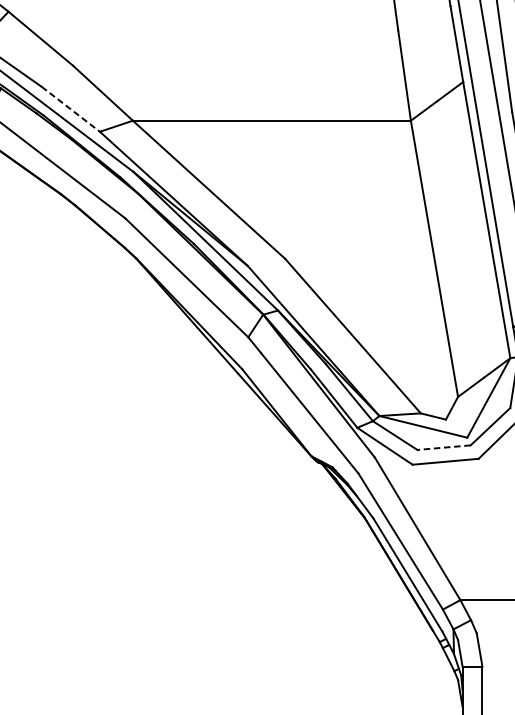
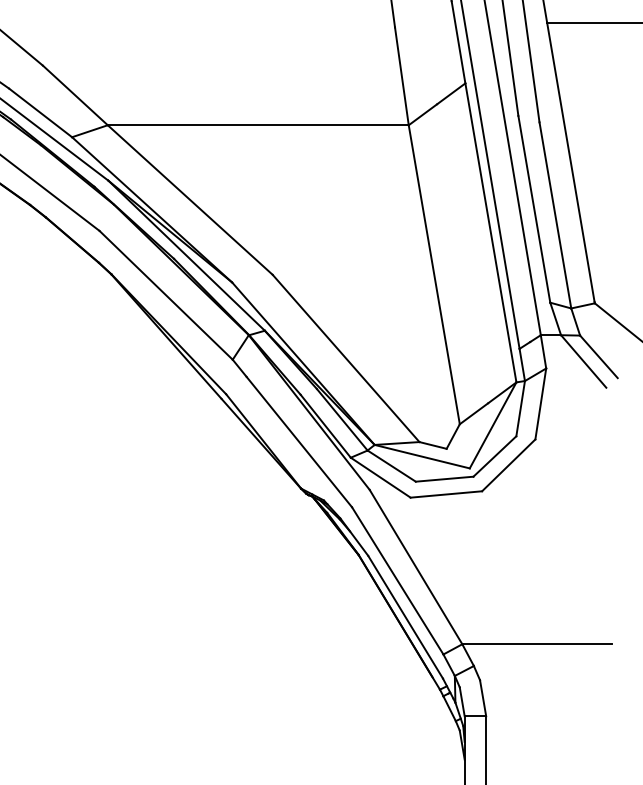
line: (70, 108) -> (40, 112), dashed -> solid
line: (443, 447) -> (444, 479), dashed -> solid

